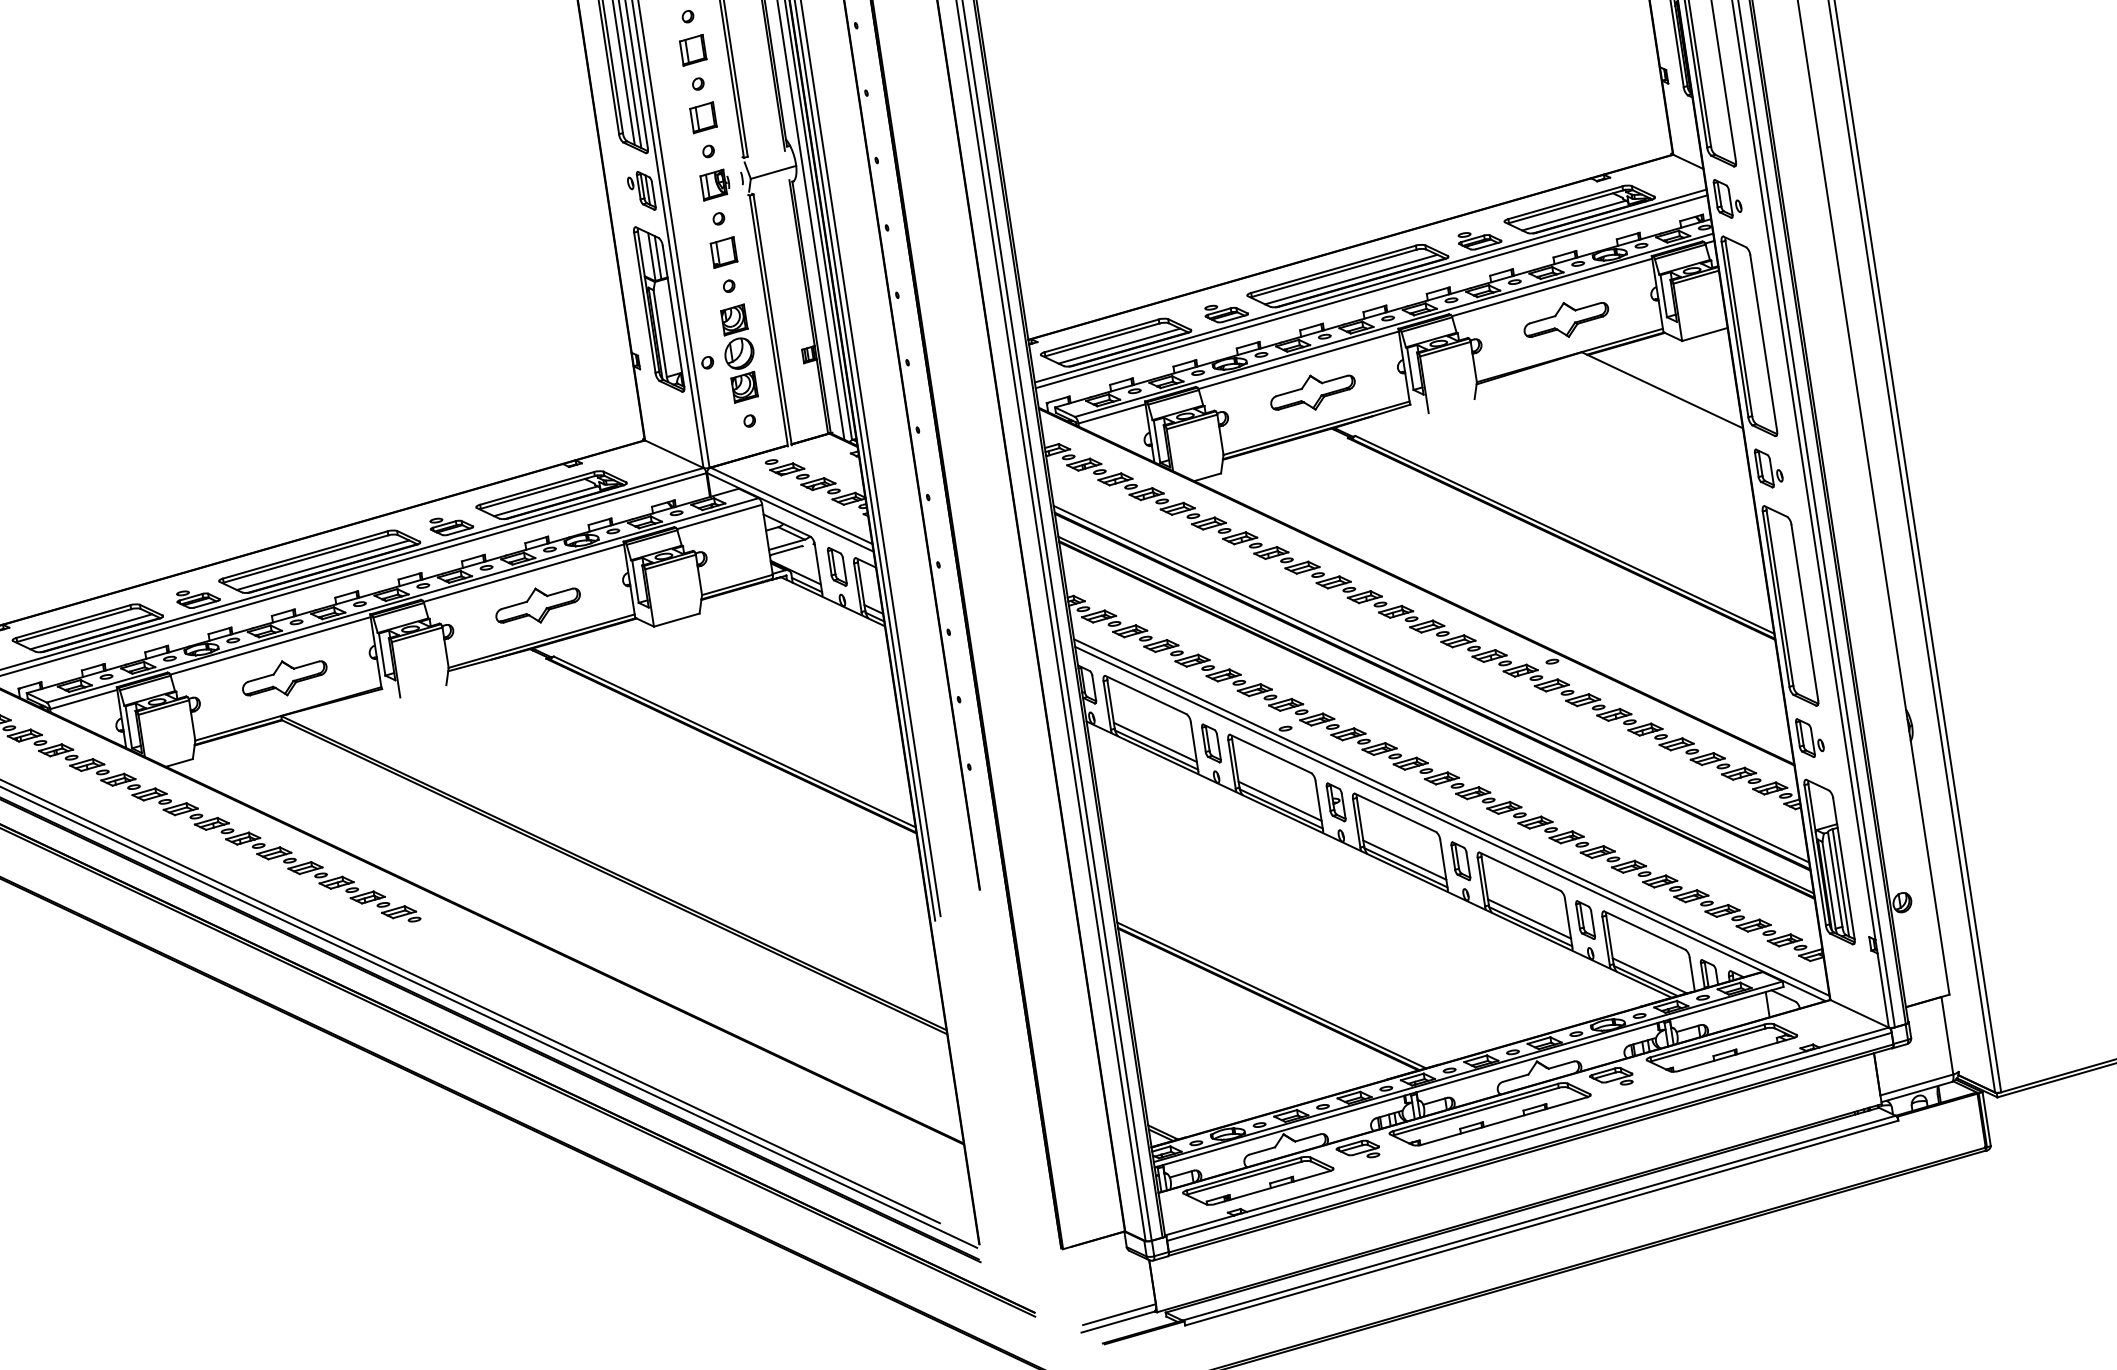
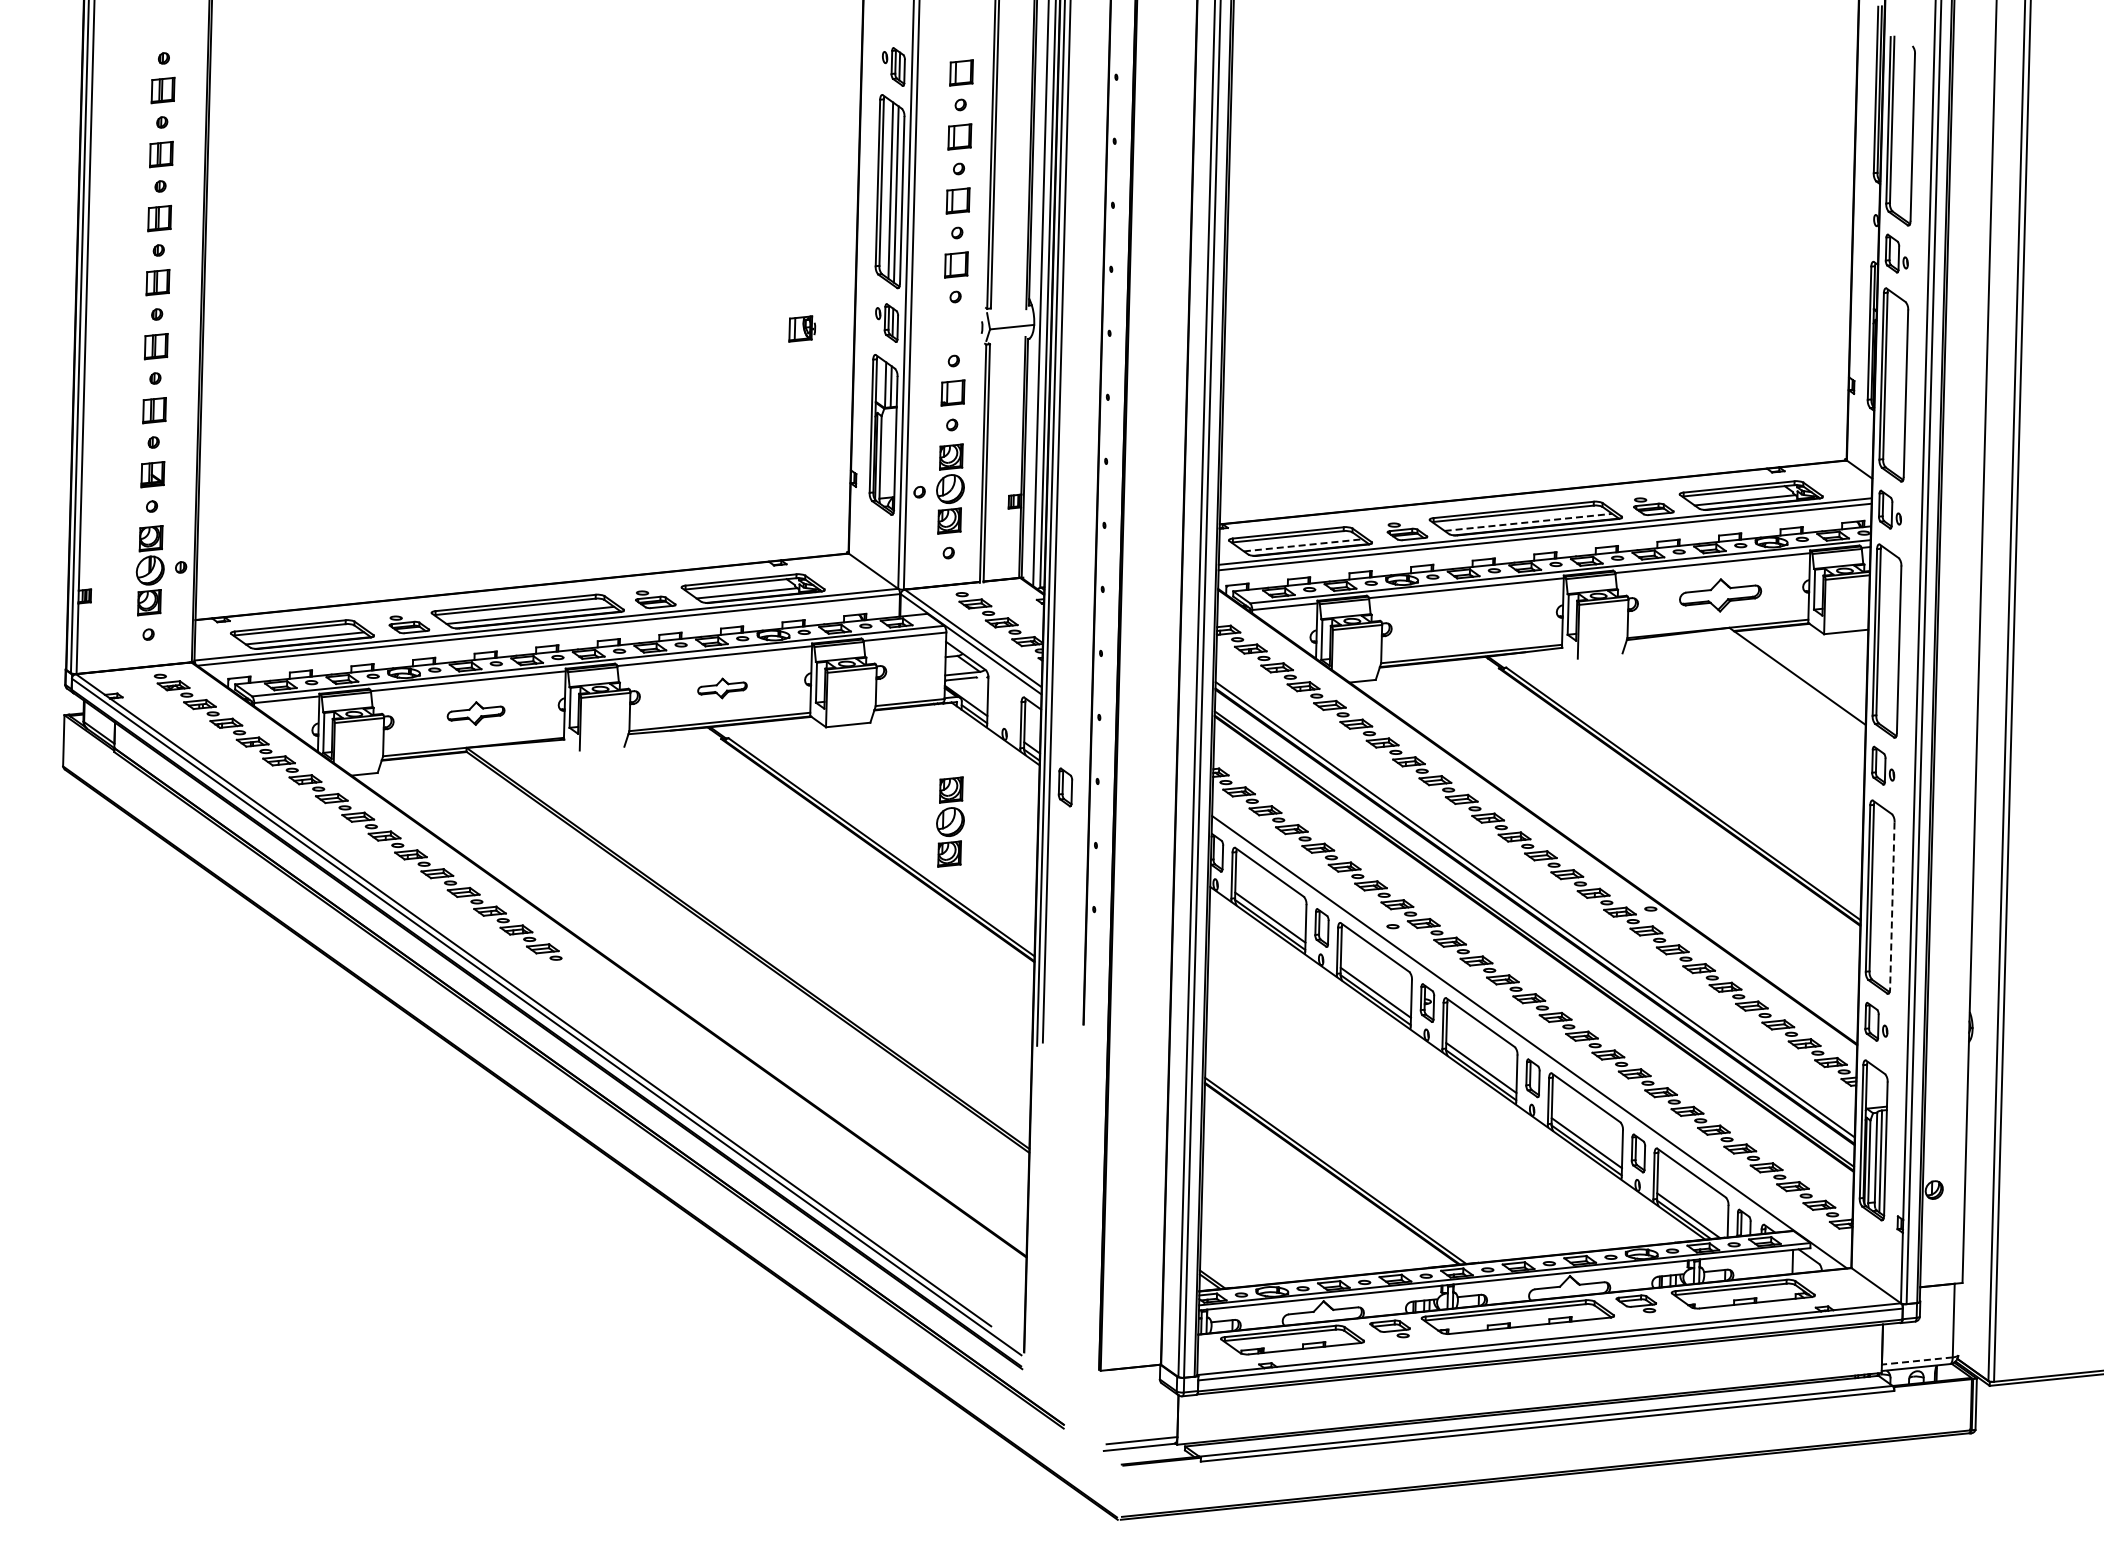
part: (715, 184) -> (802, 328), moved
line: (1351, 279) -> (1528, 522), solid -> dashed
line: (1119, 346) -> (1303, 545), solid -> dashed
part: (1312, 392) -> (1473, 620), removed
part: (837, 566) -> (1065, 787), moved
part: (538, 605) -> (722, 688), size x0.6
line: (1805, 613) -> (1892, 906), solid -> dashed
part: (284, 678) -> (475, 713), size x0.7
part: (802, 701) -> (950, 821), added
line: (1451, 817) -> (1531, 1036), removed
line: (1917, 1085) -> (1917, 1361), solid -> dashed

